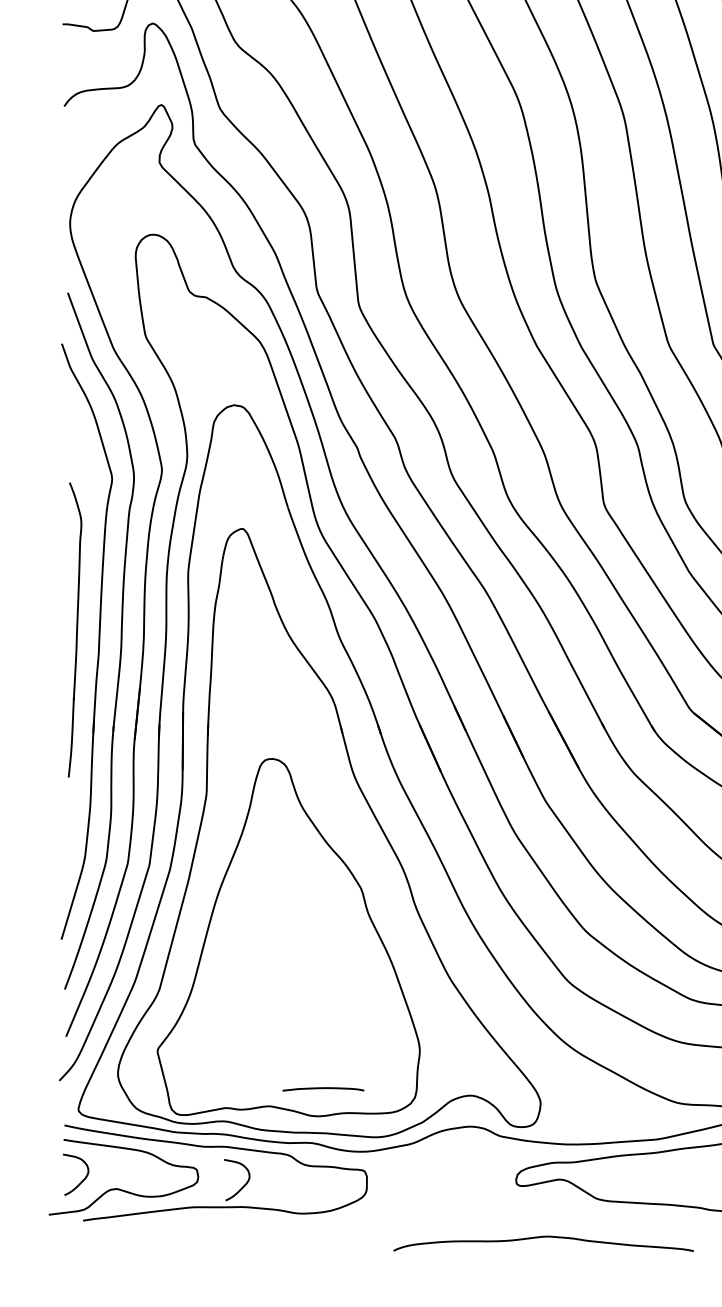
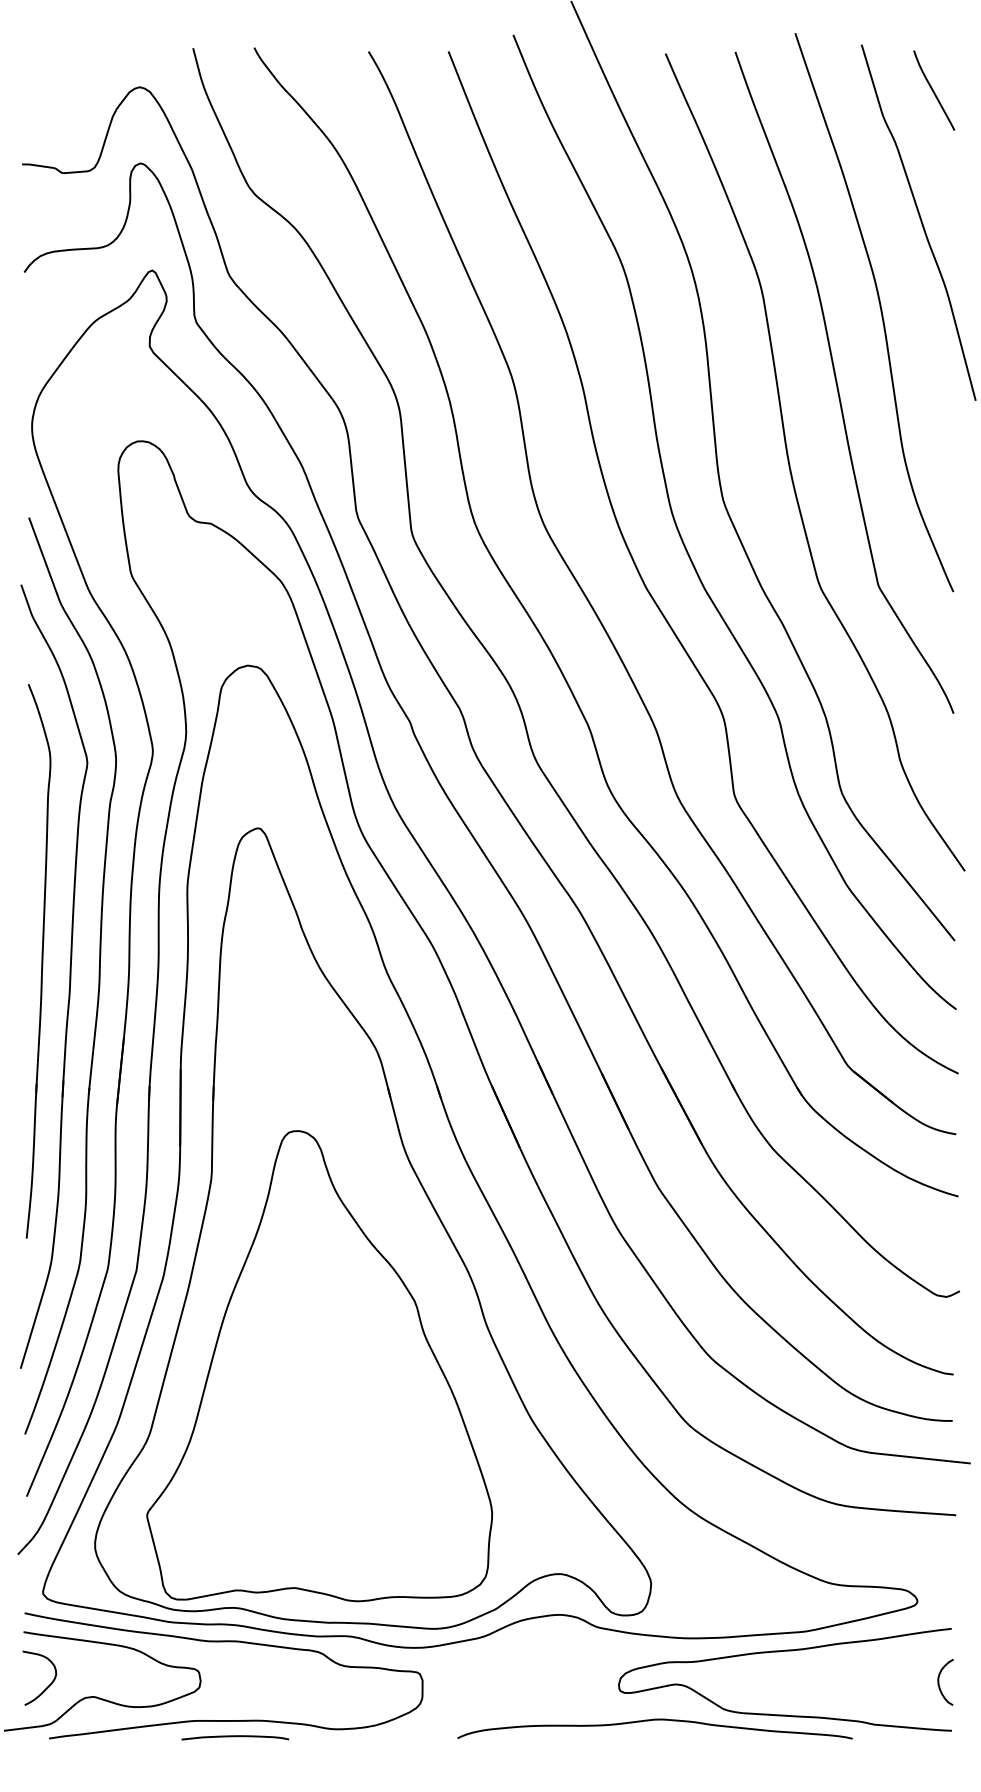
part: (75, 630) -> (38, 961), size x1.43
curve: (323, 1089) -> (235, 1737), moved
curve: (243, 1185) -> (260, 1692), removed
curve: (543, 1237) -> (654, 1720), moved

